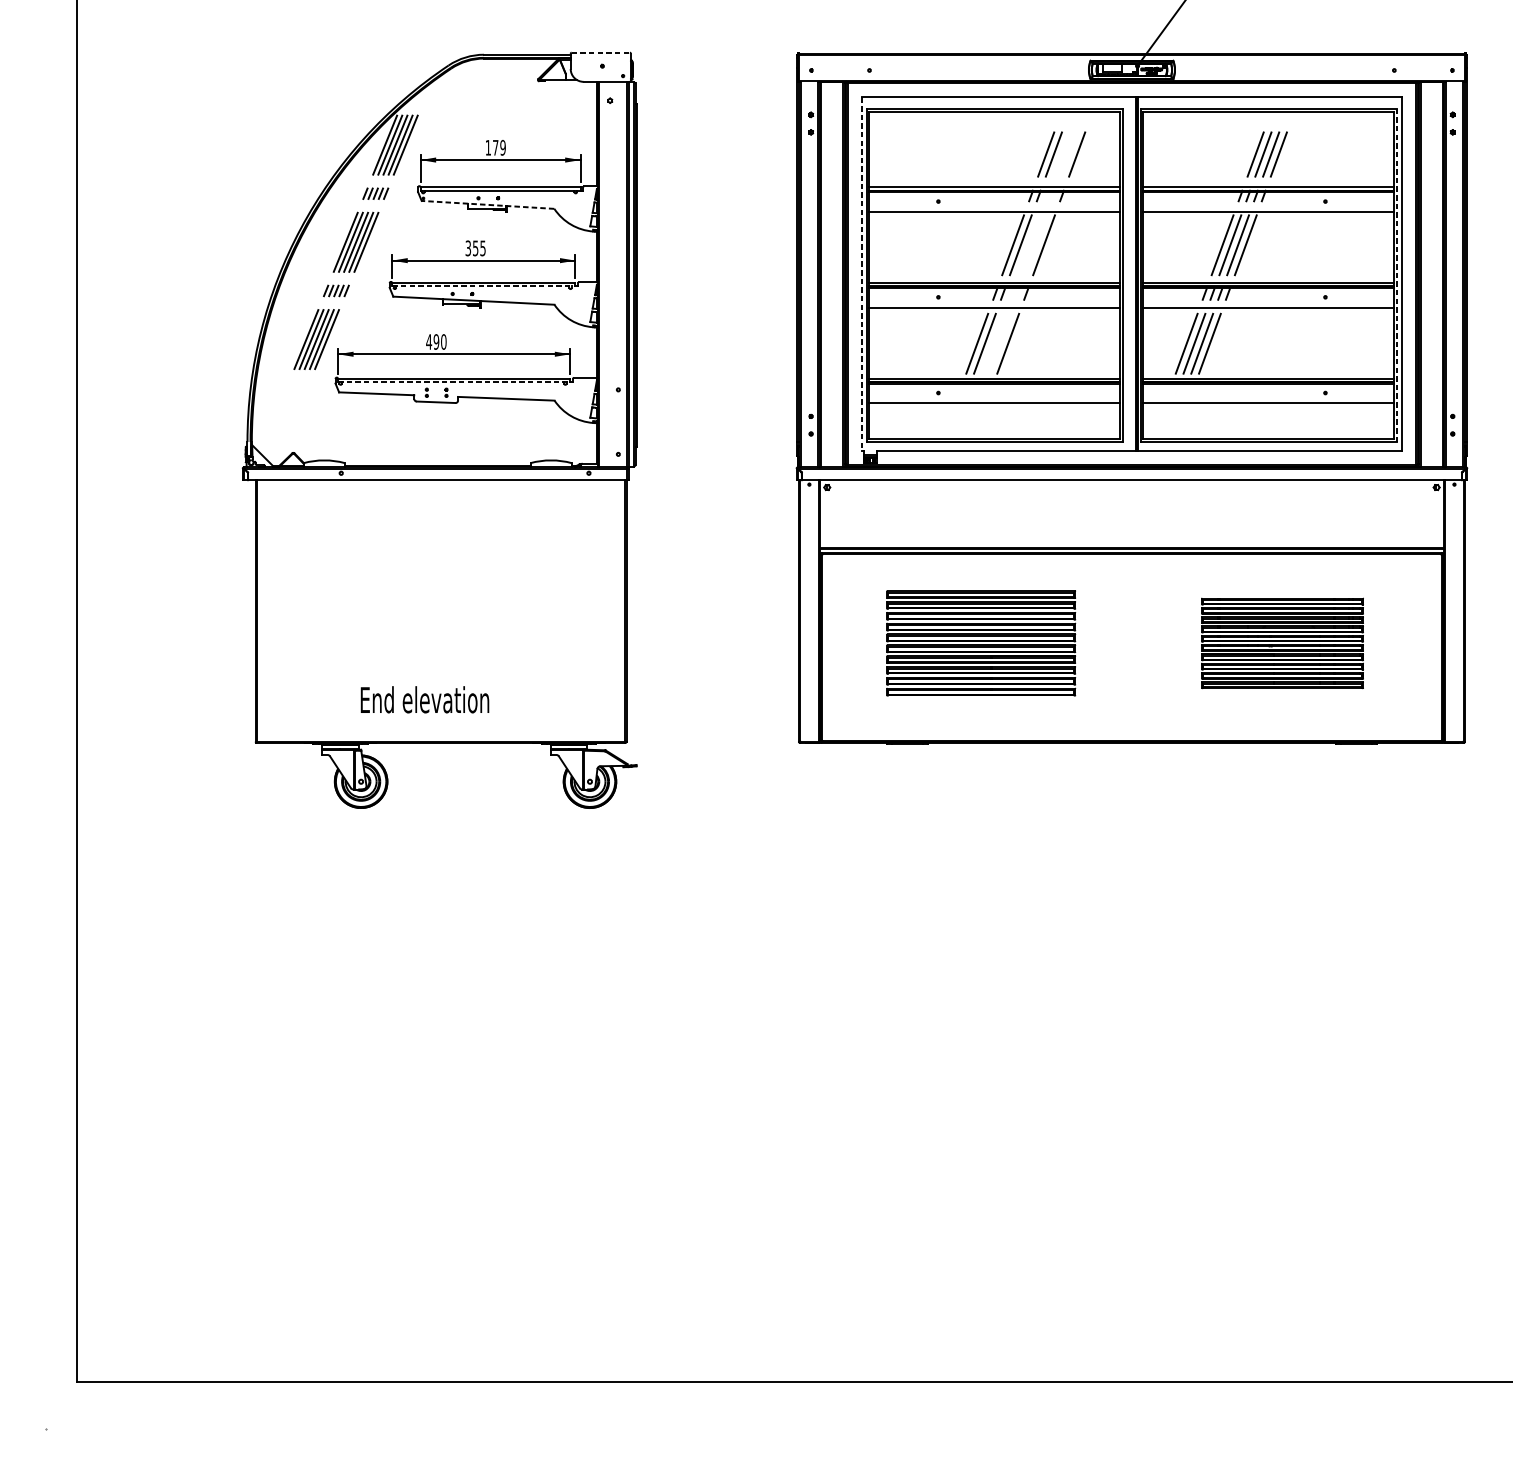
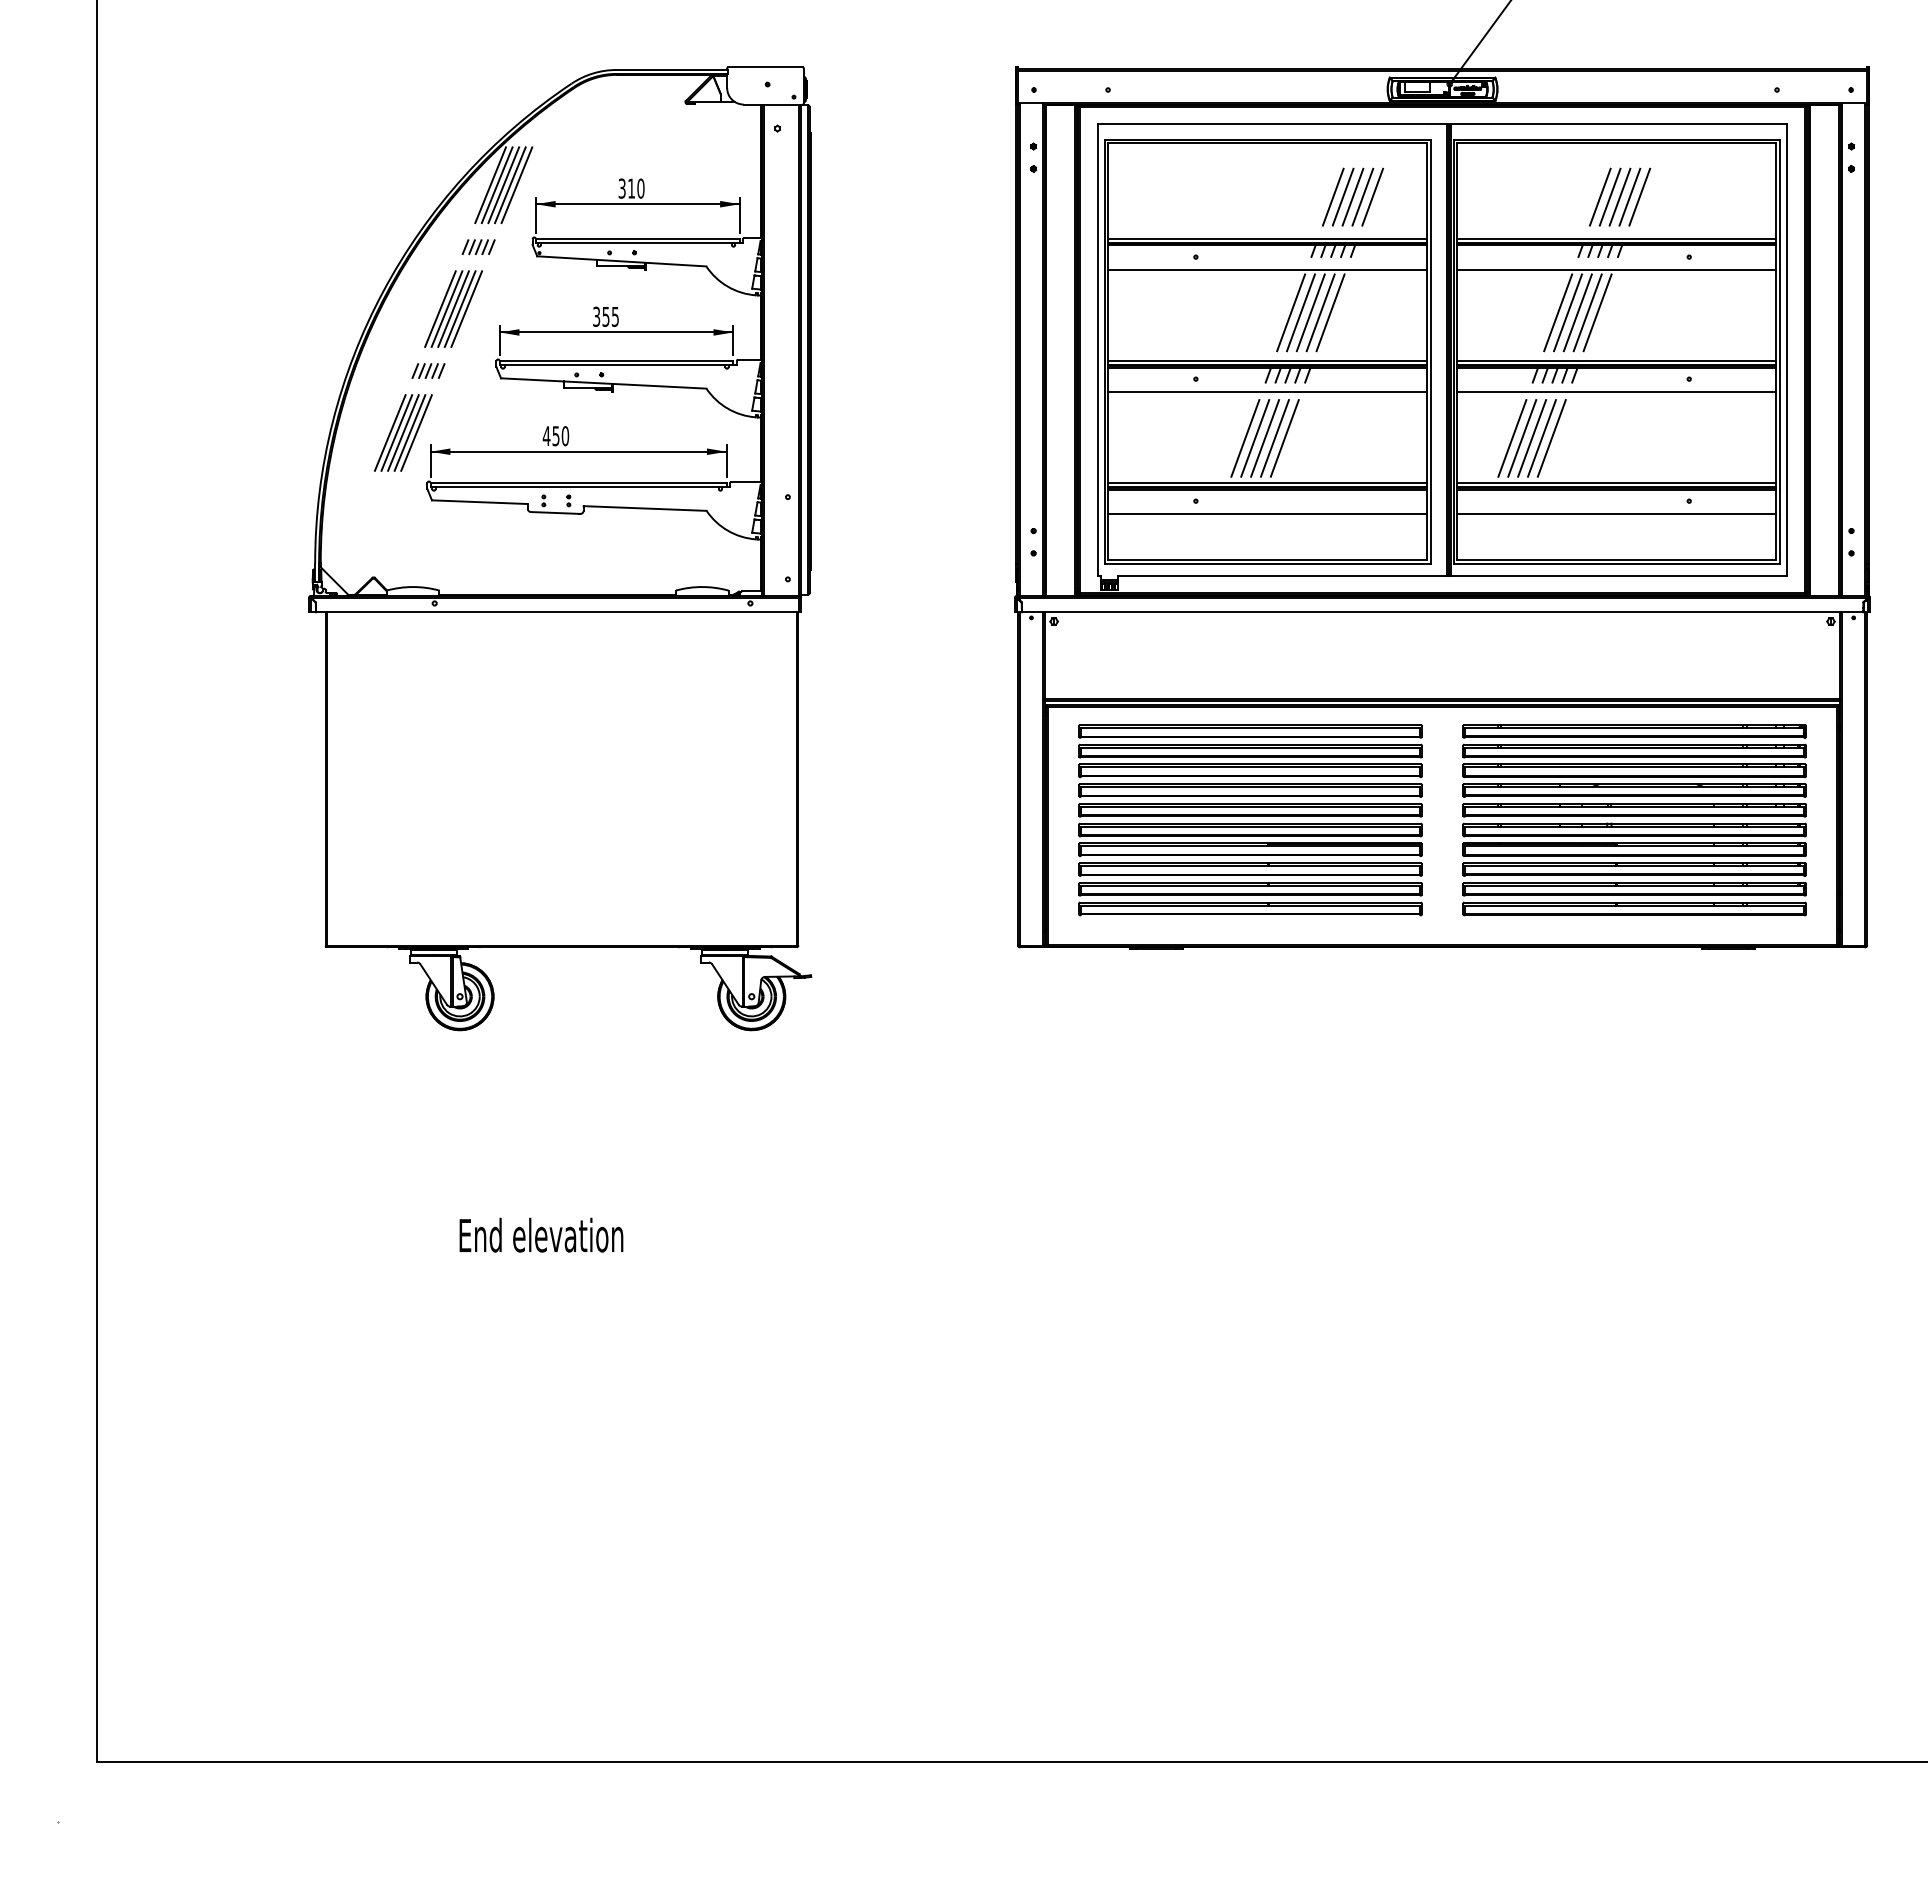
line: (601, 52) -> (766, 67), dashed -> solid
text: (495, 147) -> (631, 188), 179 -> 310
line: (487, 205) -> (621, 261), dashed -> solid
line: (1025, 252) -> (1306, 322), added
line: (1033, 252) -> (1316, 322), added
line: (1250, 252) -> (1593, 322), added
line: (861, 274) -> (1097, 350), dashed -> solid
line: (1397, 275) -> (1780, 351), dashed -> solid
line: (483, 286) -> (616, 365), dashed -> solid
text: (436, 341) -> (555, 435), 490 -> 450
line: (454, 382) -> (579, 487), dashed -> solid
part: (981, 643) -> (1250, 820), size x1.43
part: (1282, 643) -> (1634, 820), size x1.67
text: (425, 699) -> (541, 1234), moved

